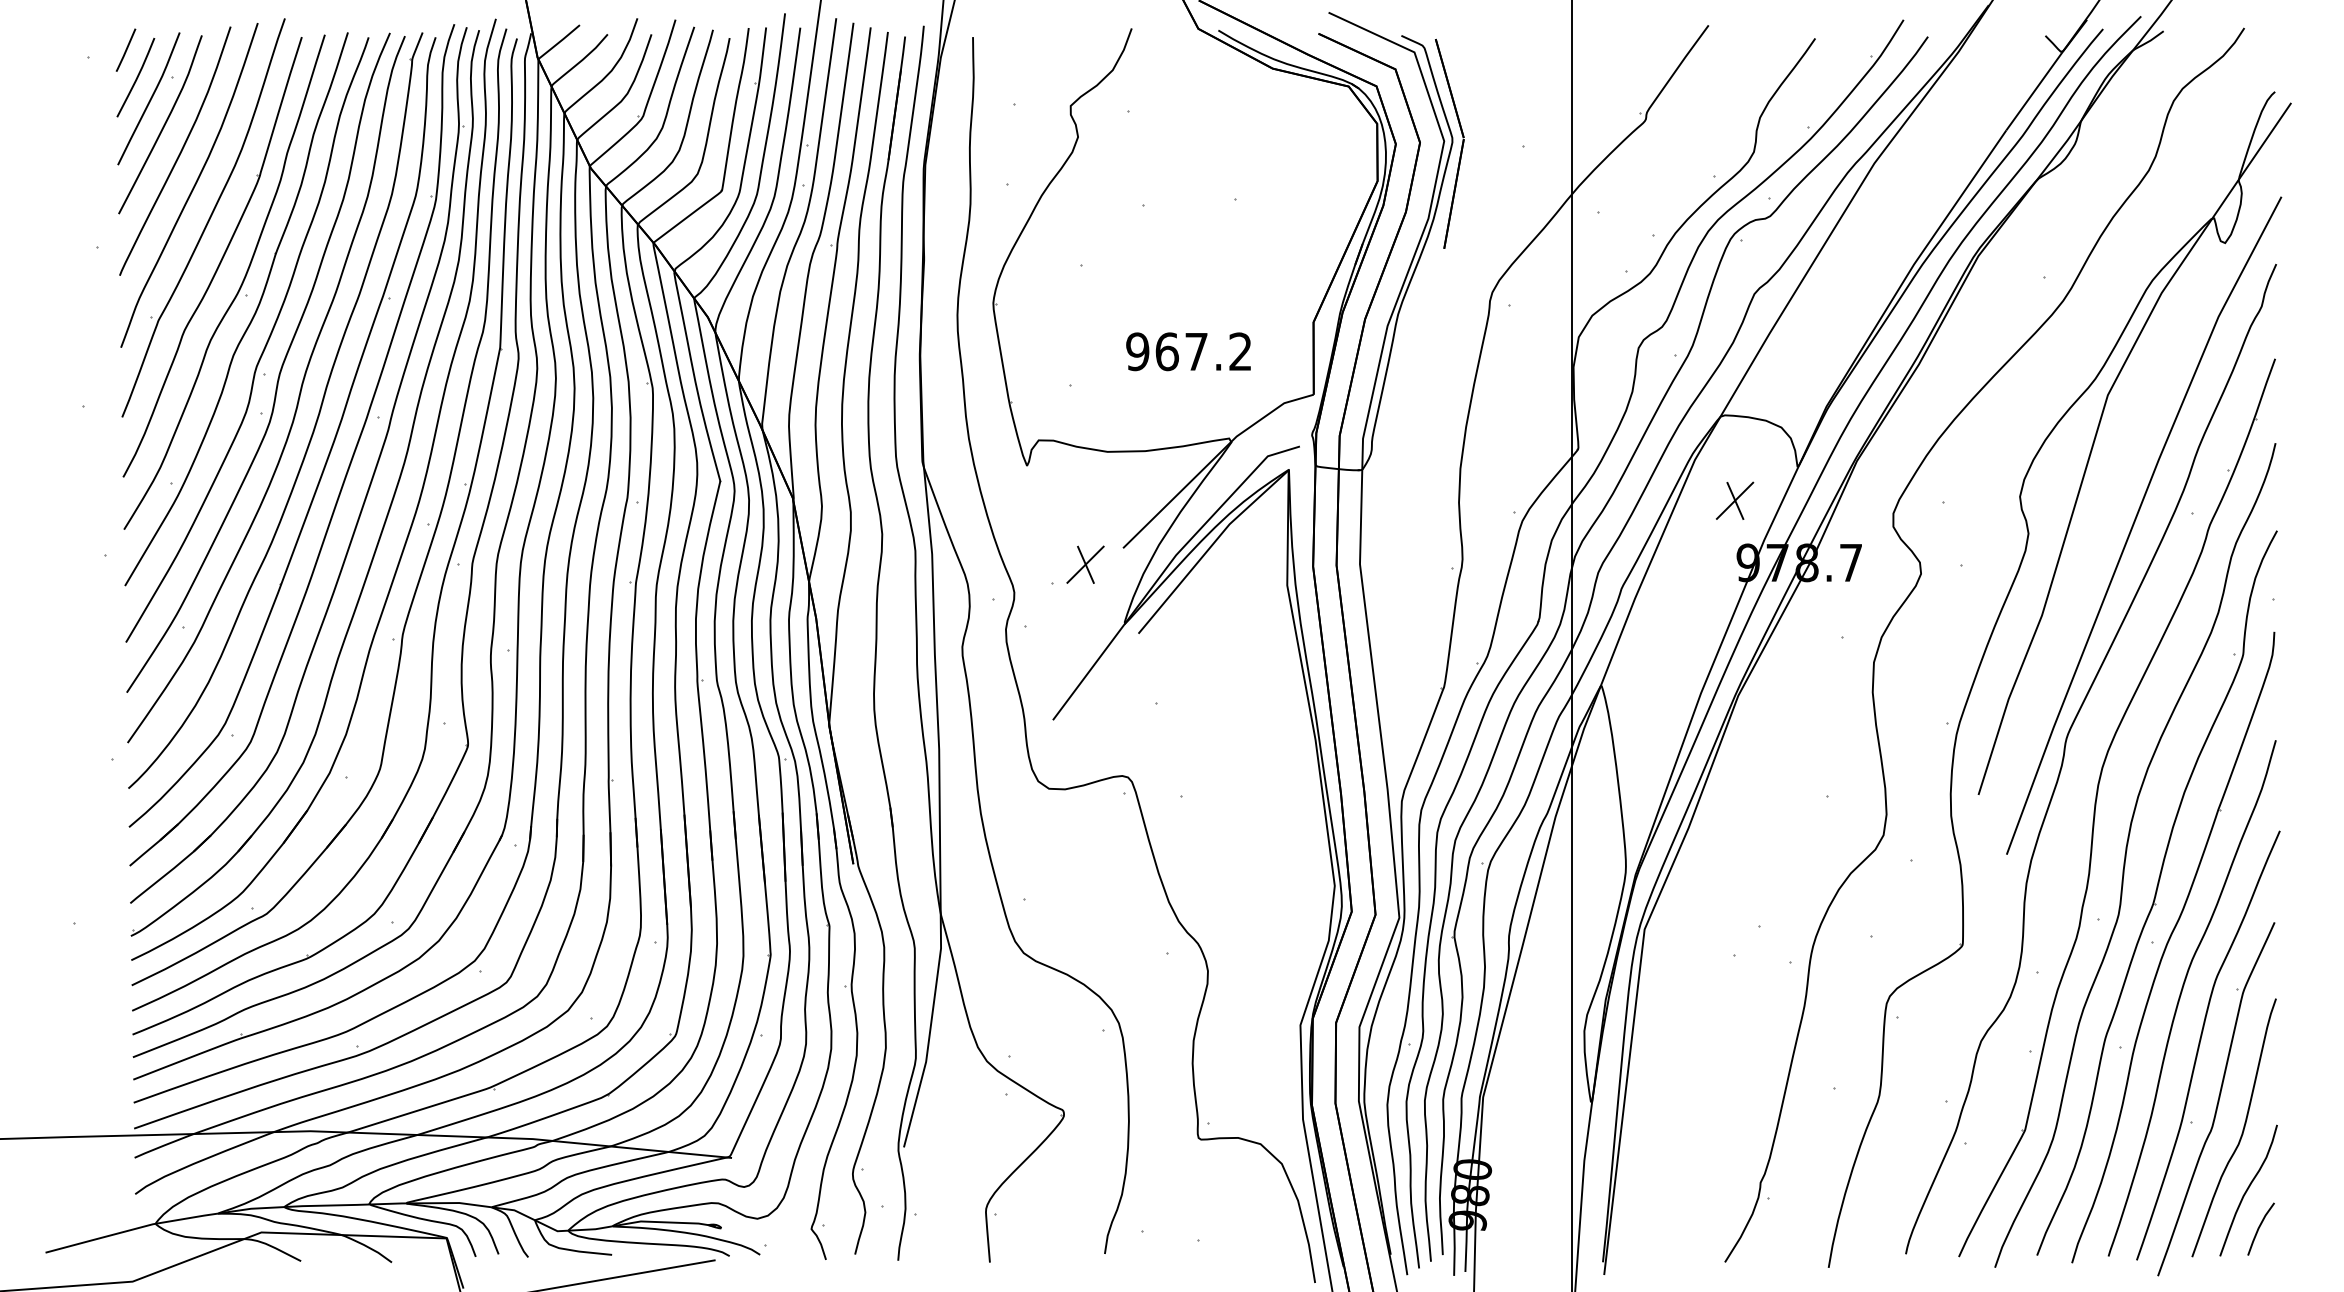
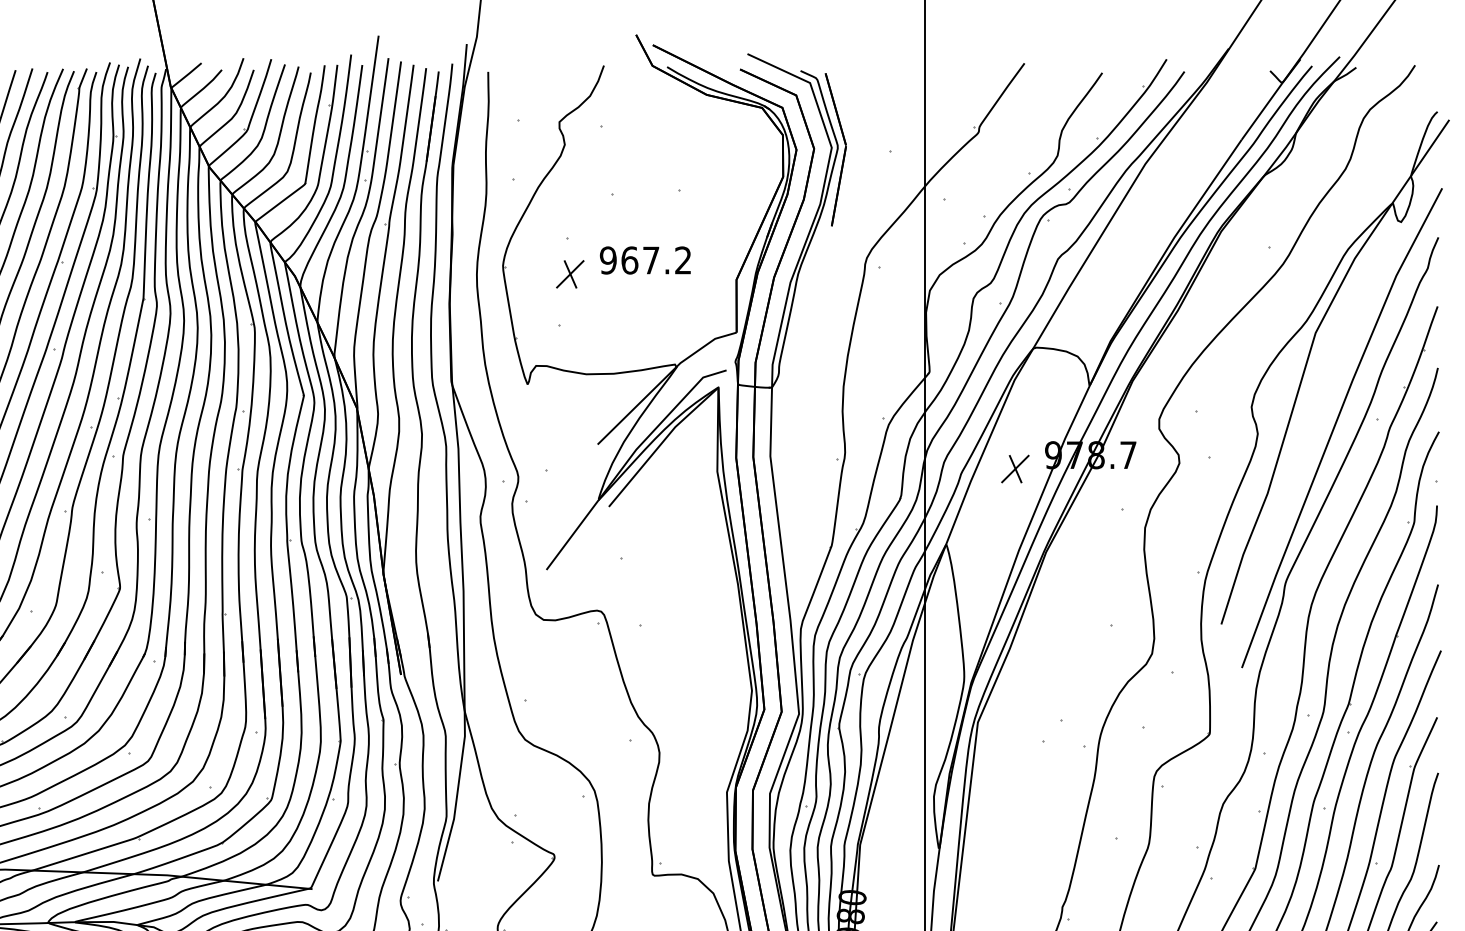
text: (1188, 351) -> (645, 260), moved
part: (1734, 500) -> (1014, 468), moved
part: (1085, 564) -> (570, 274), moved

